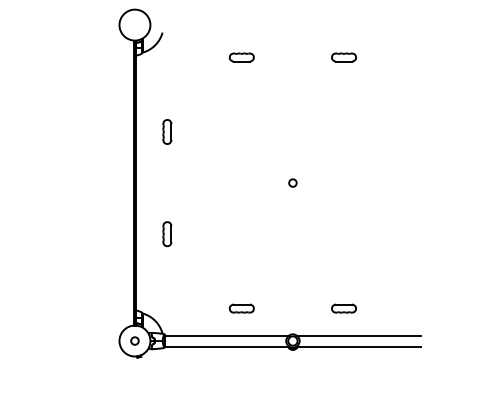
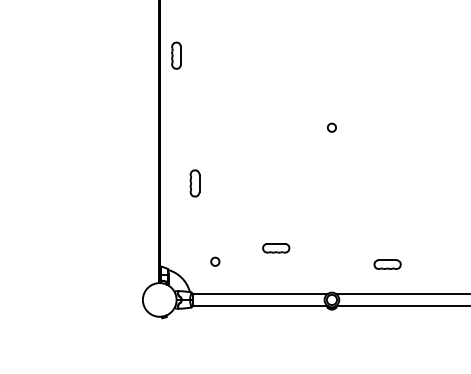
part: (167, 131) -> (176, 55), moved
part: (241, 308) -> (275, 248), moved
circle: (134, 340) -> (214, 261), moved

